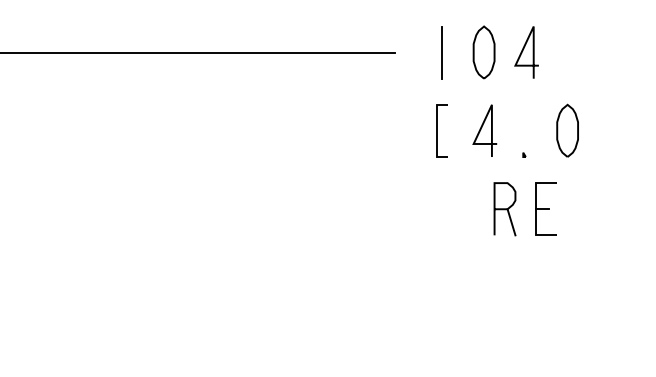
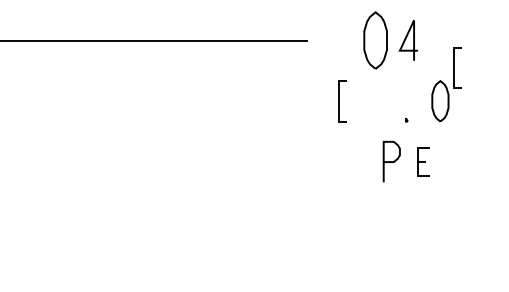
line: (442, 52) -> (343, 40), removed
part: (483, 52) -> (375, 40), size x1.4
line: (585, 87) -> (454, 67), added
line: (481, 129) -> (373, 100), removed
part: (545, 208) -> (423, 161), size x0.7
line: (511, 222) -> (396, 172), removed

